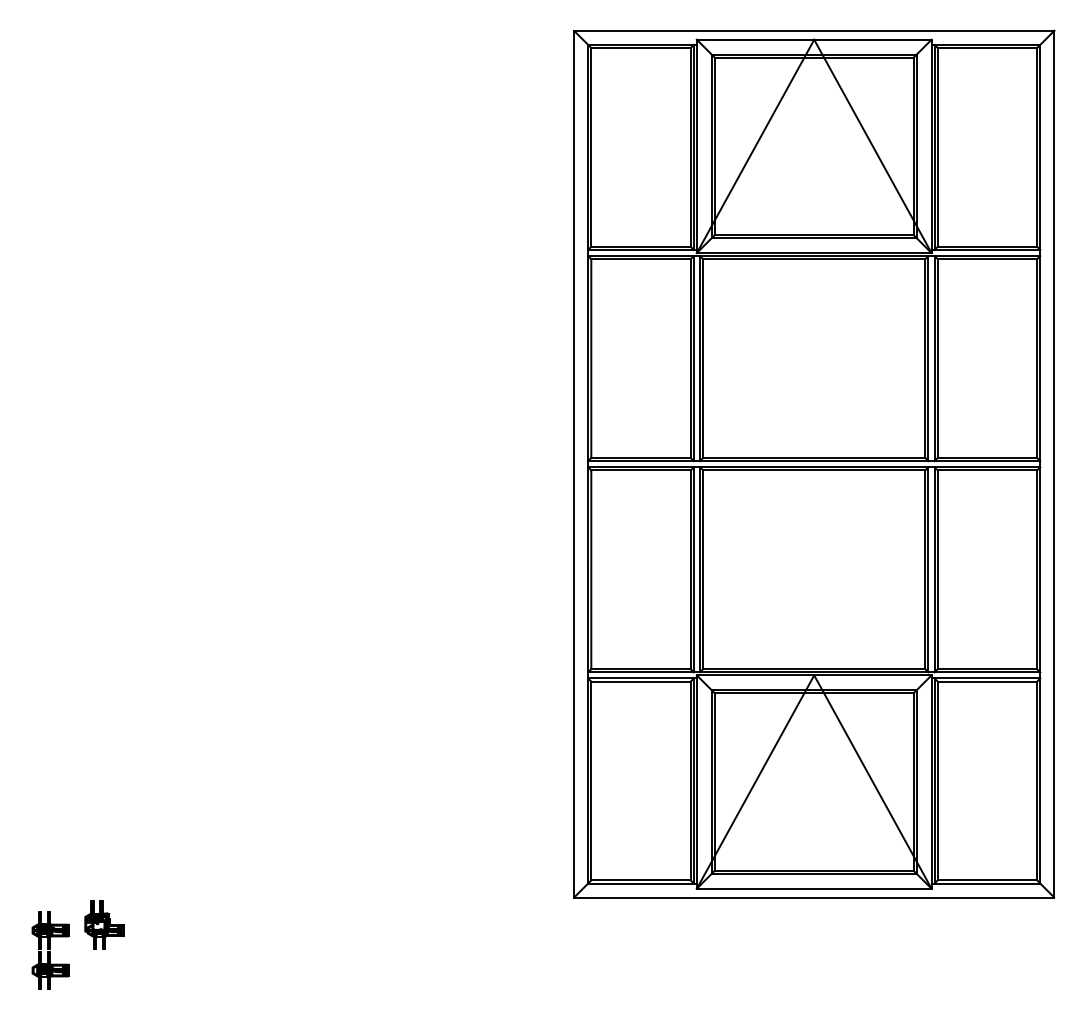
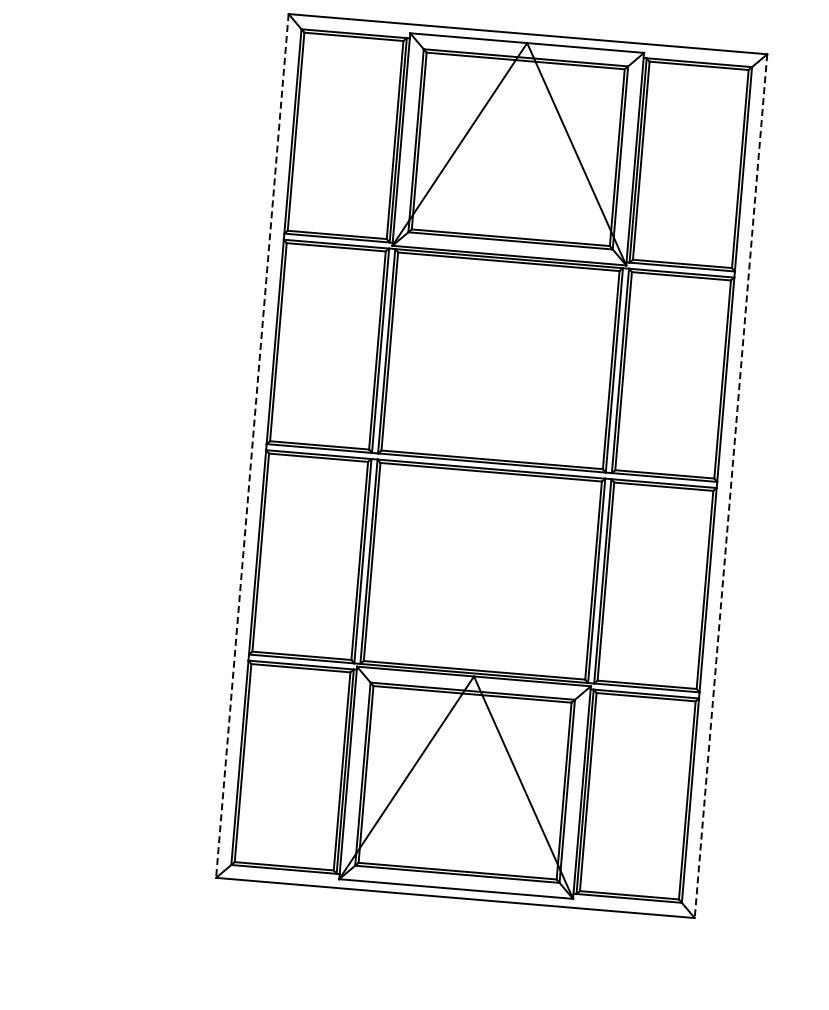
line: (574, 464) -> (252, 446), solid -> dashed
line: (1054, 464) -> (731, 486), solid -> dashed

